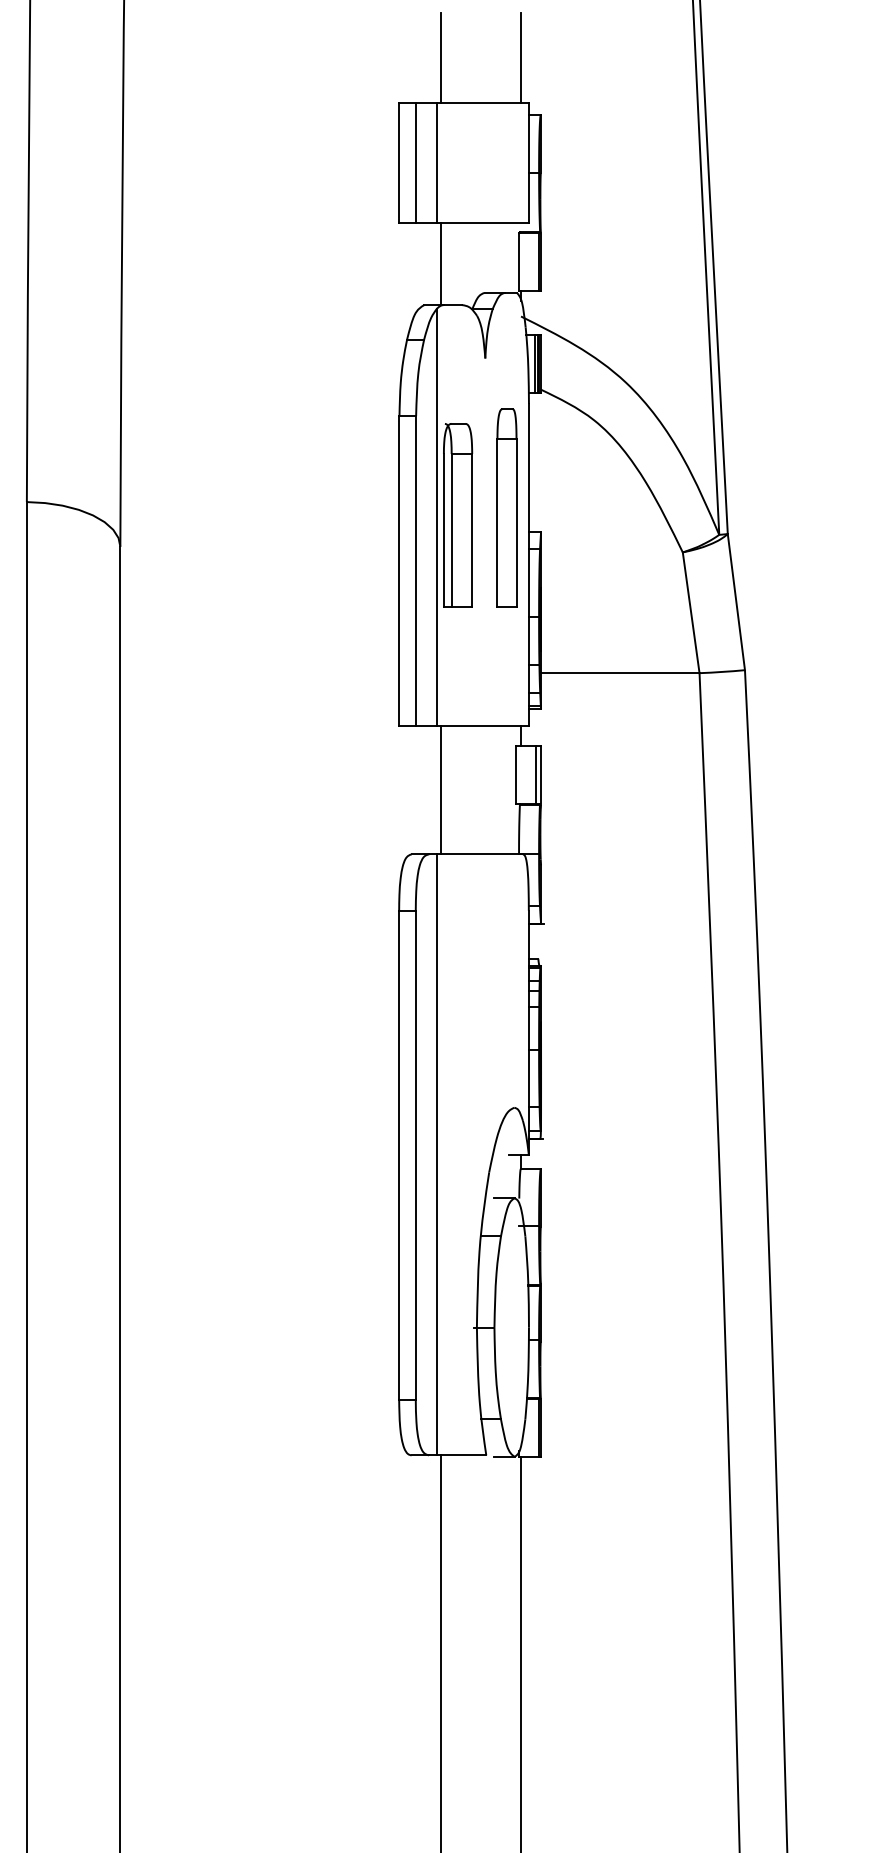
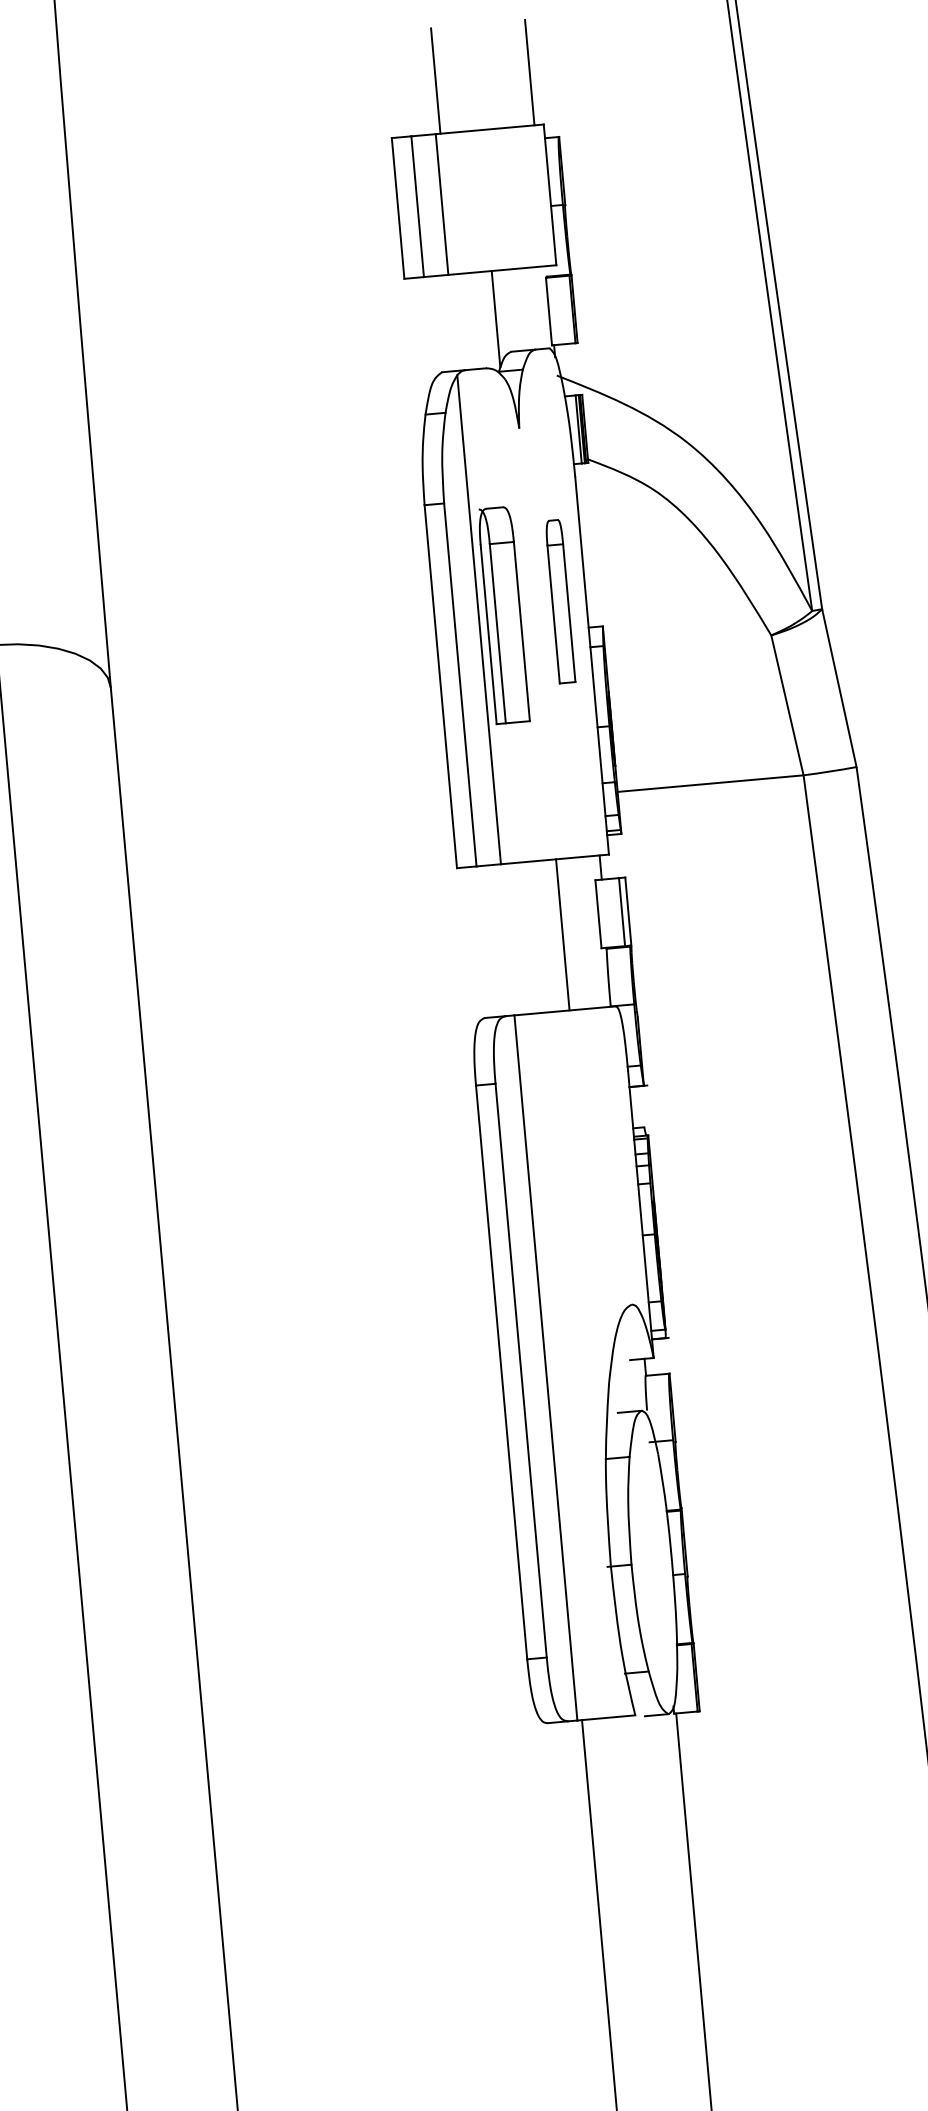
line: (440, 264) -> (495, 319), moved
part: (506, 507) -> (559, 601), size x0.7
line: (440, 789) -> (562, 934), moved

